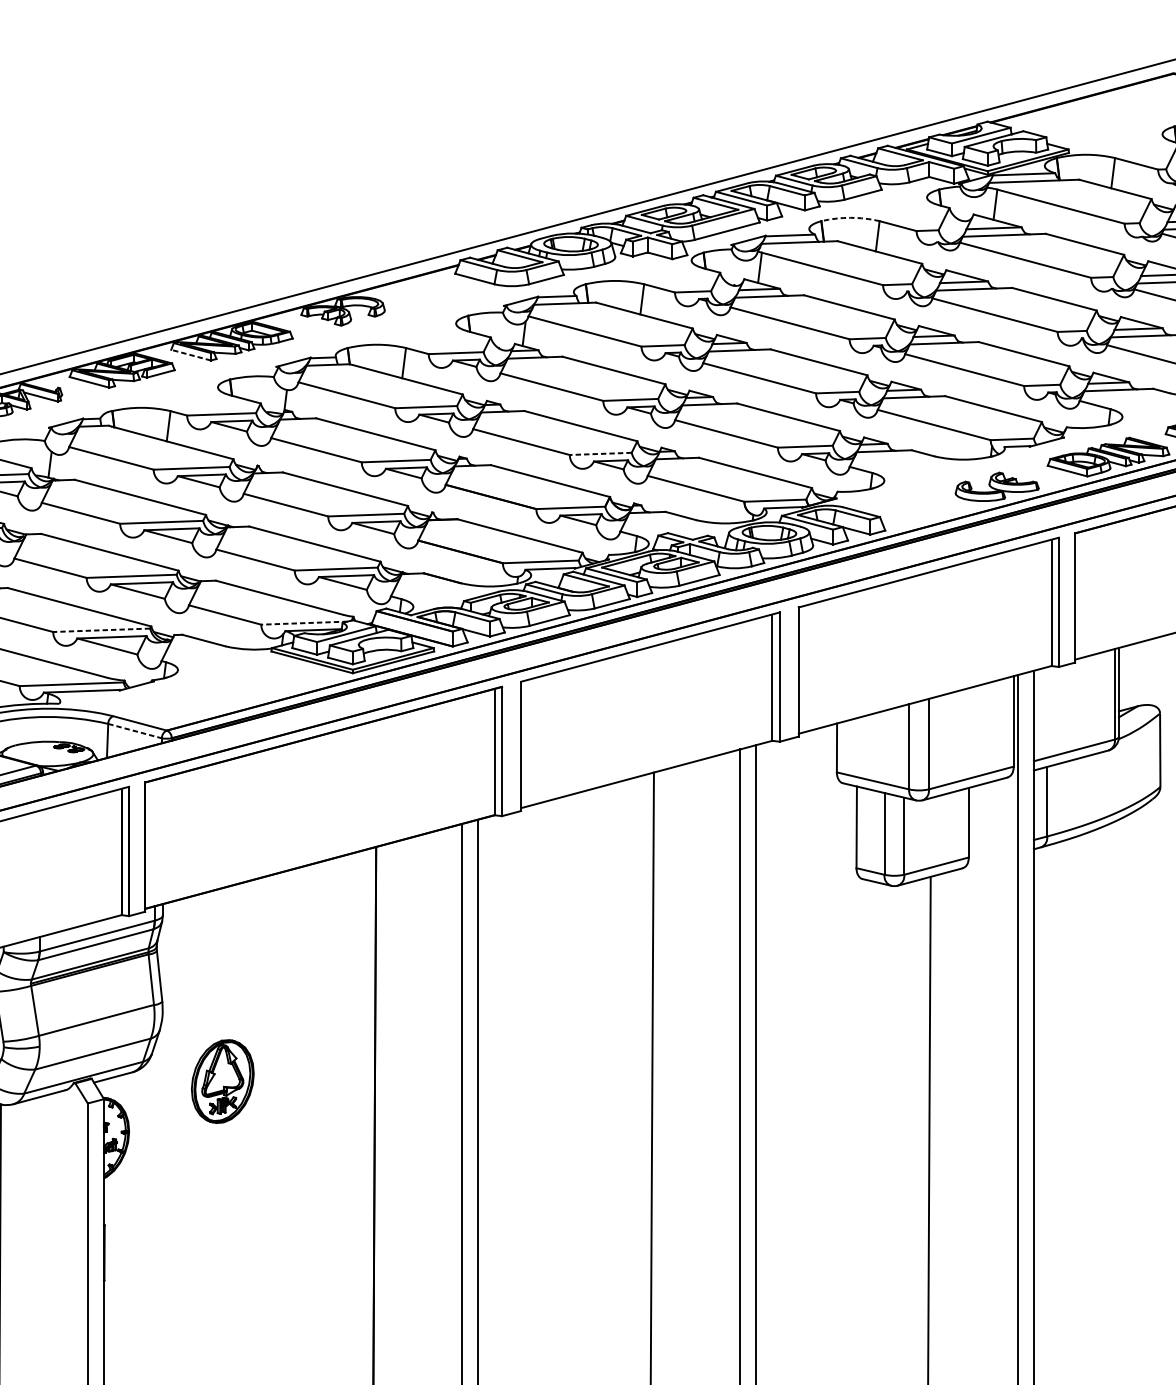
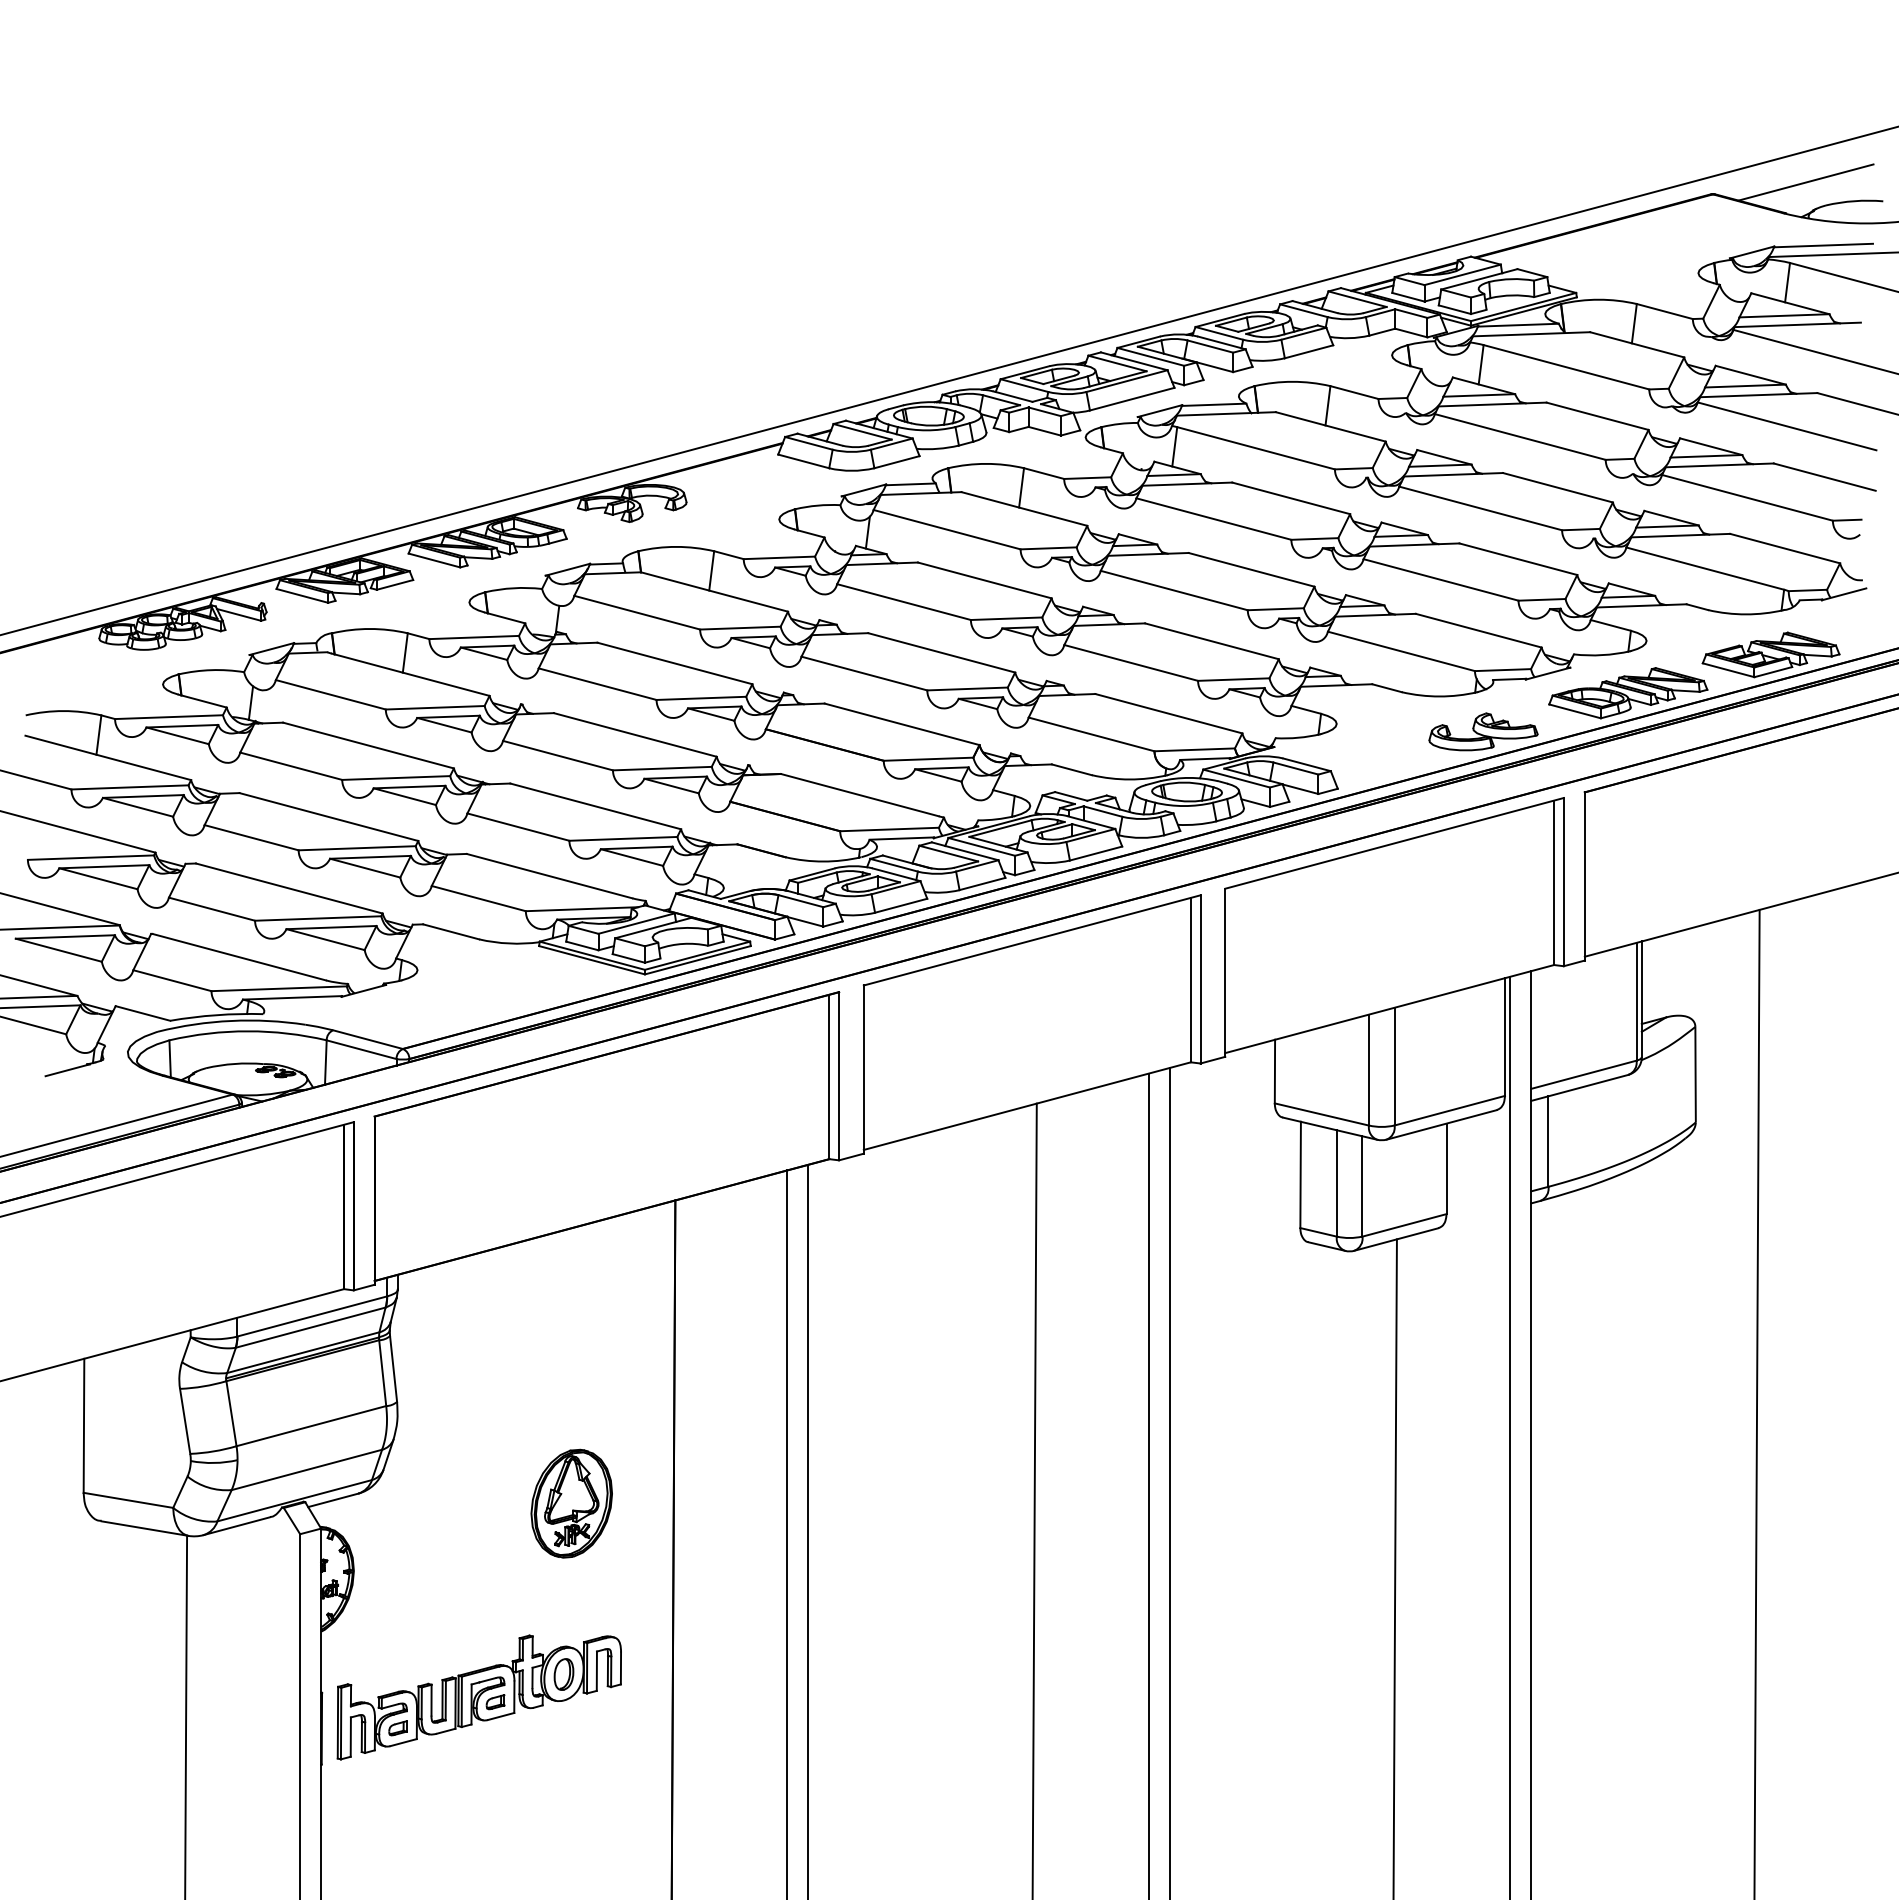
arc: (850, 217) -> (1292, 381), dashed -> solid
line: (191, 355) -> (434, 560), dashed -> solid
line: (600, 454) -> (967, 689), dashed -> solid
line: (304, 623) -> (581, 909), dashed -> solid
line: (101, 630) -> (317, 918), dashed -> solid
line: (135, 730) -> (362, 1049), dashed -> solid
part: (222, 1081) -> (571, 1503), moved
part: (224, 1228) -> (478, 1697), added

